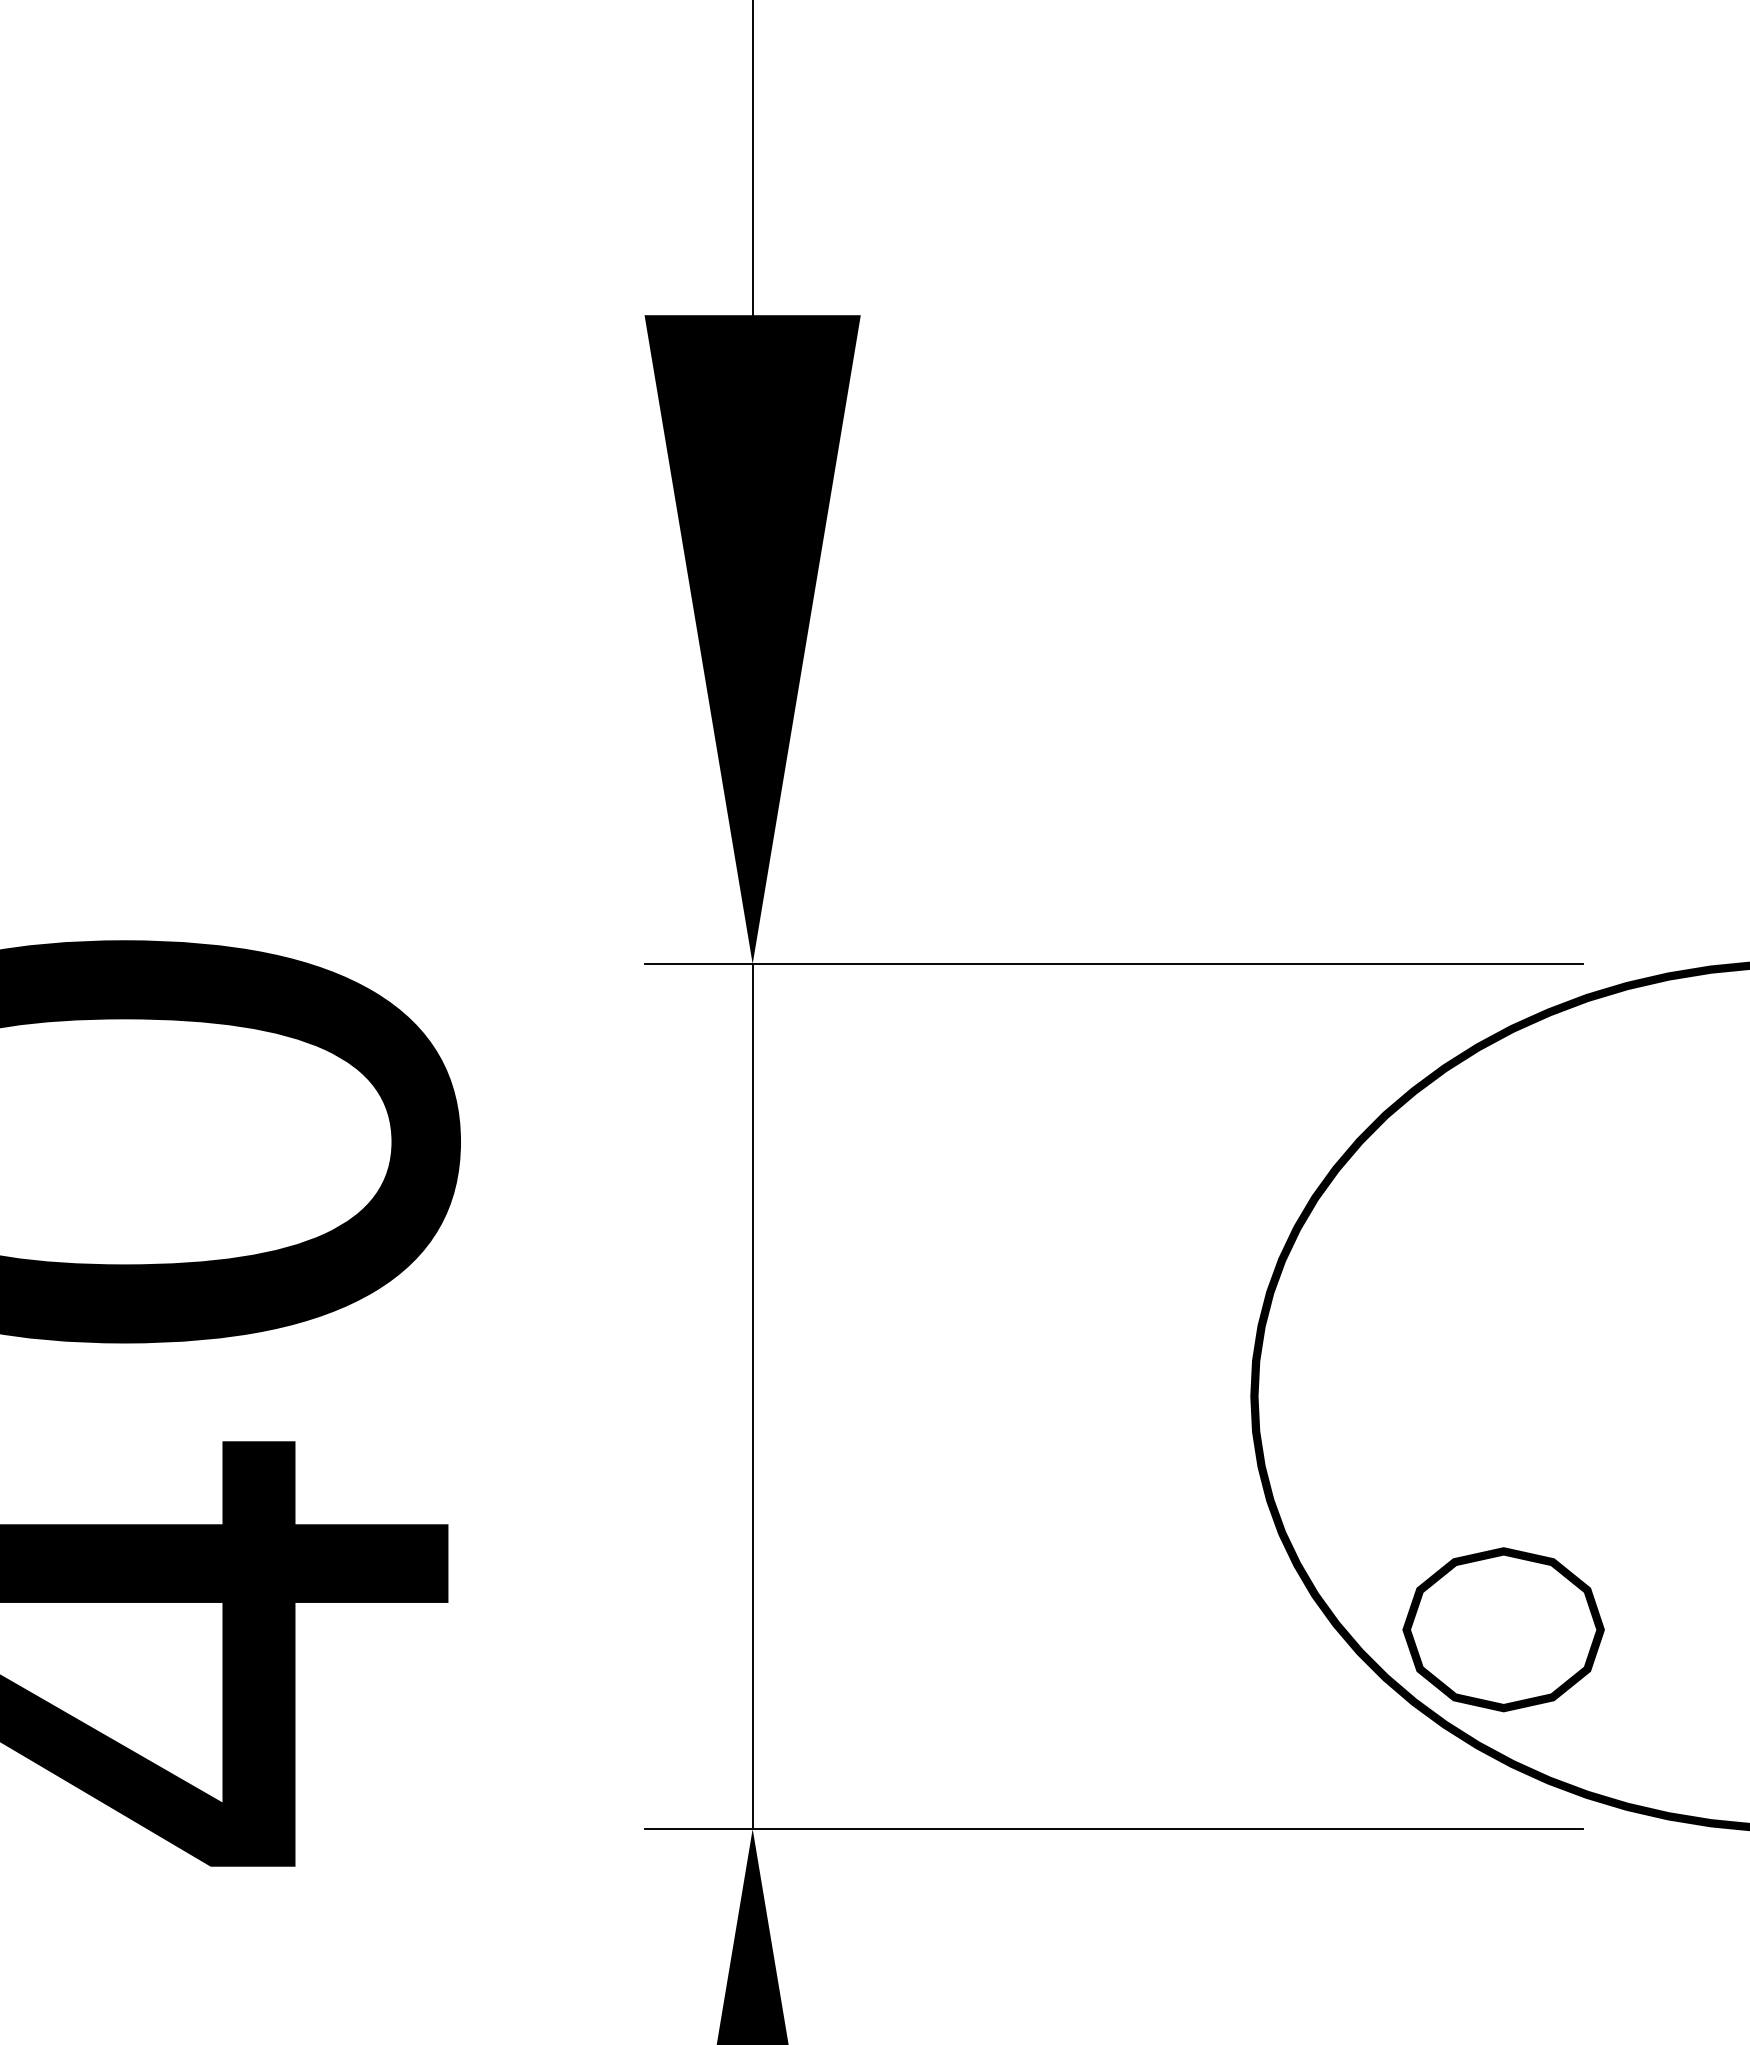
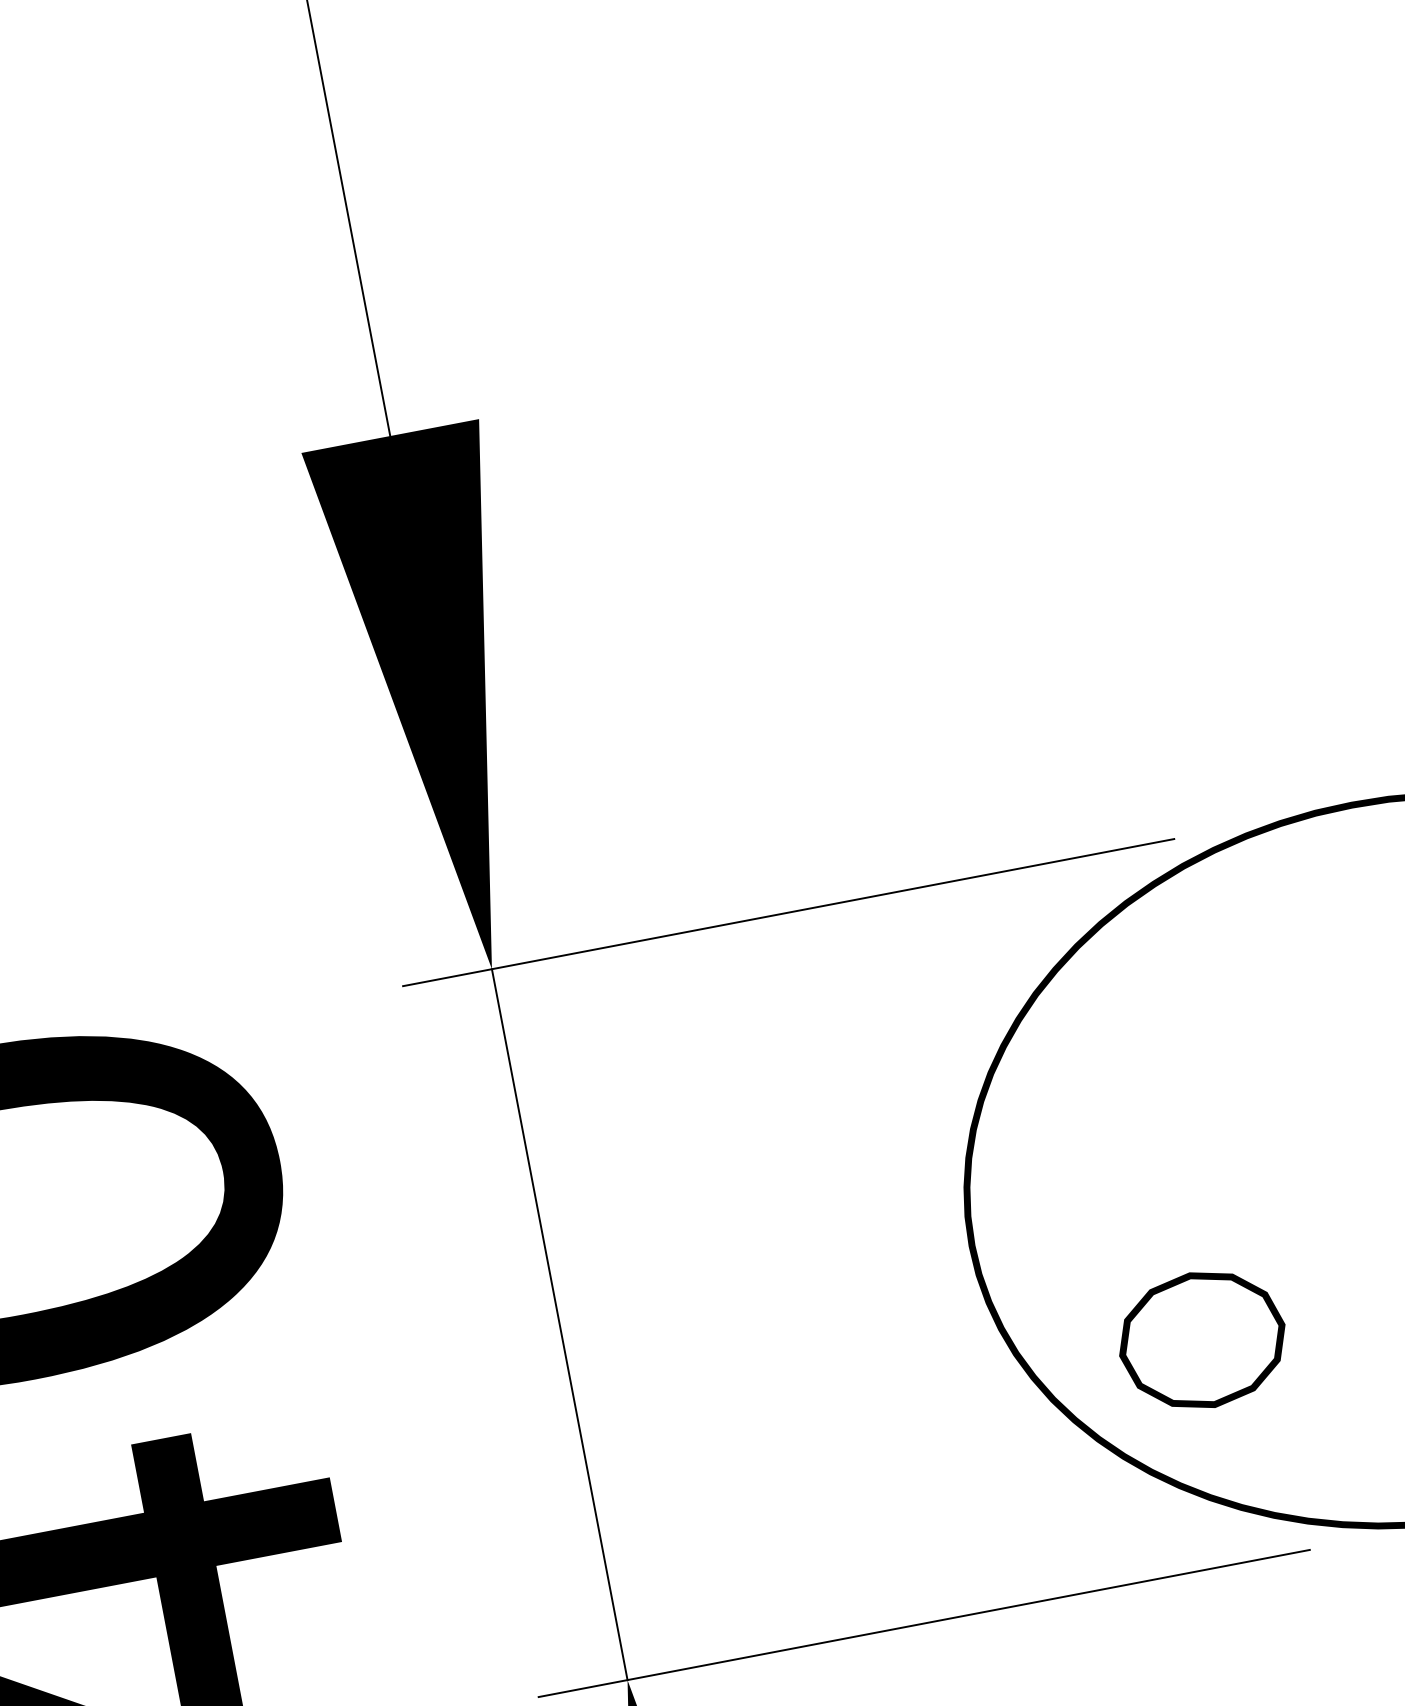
part: (1503, 1629) -> (1202, 1340), moved

